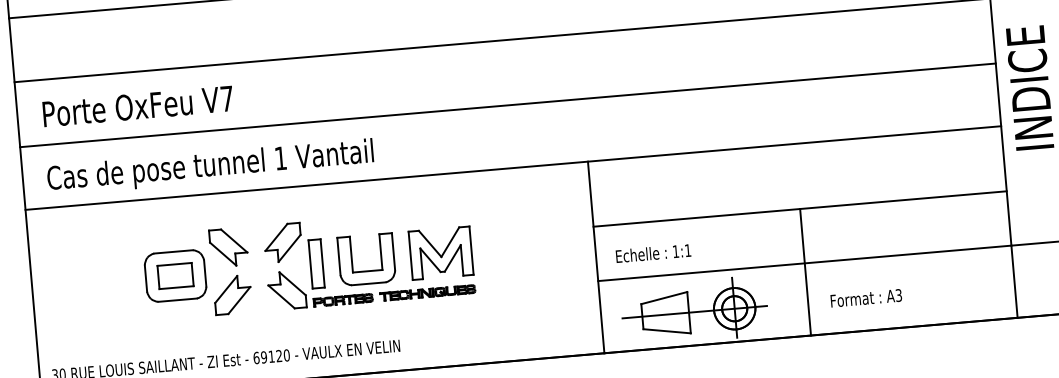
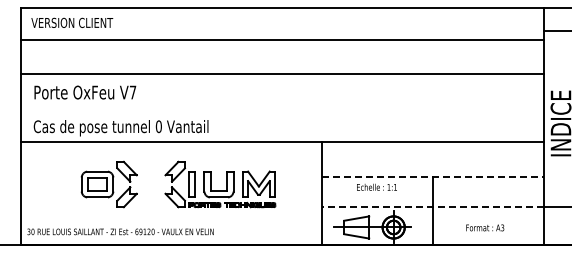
line: (506, 104) -> (281, 108), removed
text: (279, 158) -> (158, 126), 1 -> 0
line: (800, 209) -> (433, 177), solid -> dashed
text: (652, 251) -> (376, 186), moved
part: (369, 259) -> (220, 184), moved
line: (805, 263) -> (433, 206), solid -> dashed
text: (866, 297) -> (485, 227), moved

